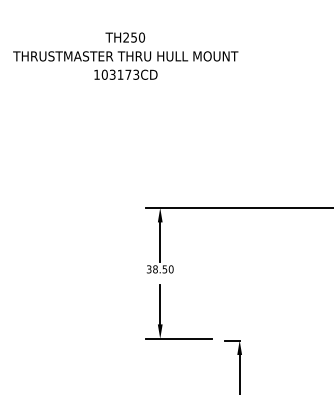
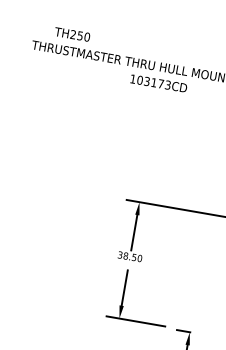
text: (124, 37) -> (71, 34), moved
text: (125, 74) -> (158, 83), moved

